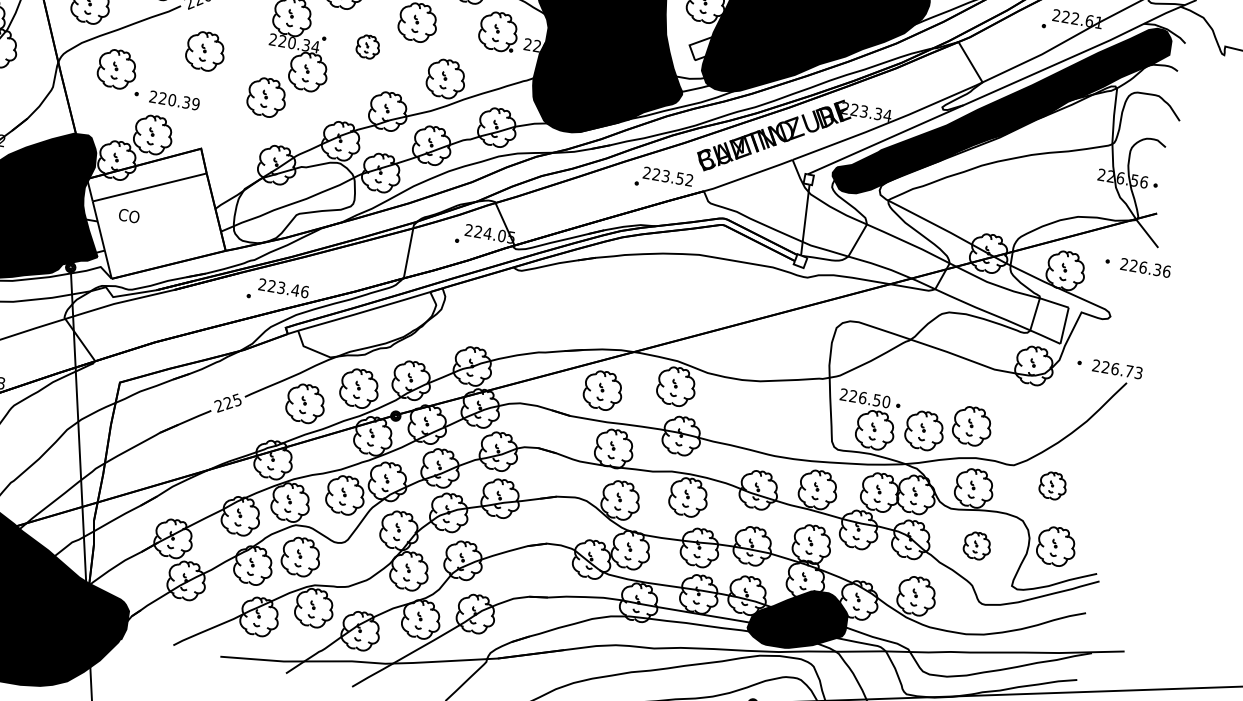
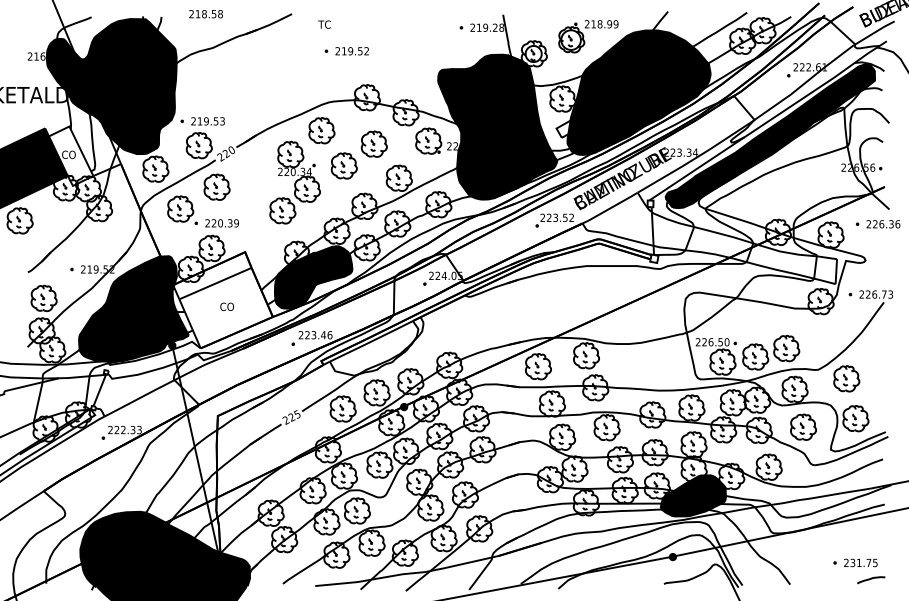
part: (367, 46) -> (343, 165), size x1.67
part: (204, 50) -> (216, 186), moved
fill: (295, 203) -> (313, 277), added
text: (128, 215) -> (226, 306), moved
part: (1052, 485) -> (846, 378), size x1.43
part: (977, 544) -> (803, 426), size x1.43

